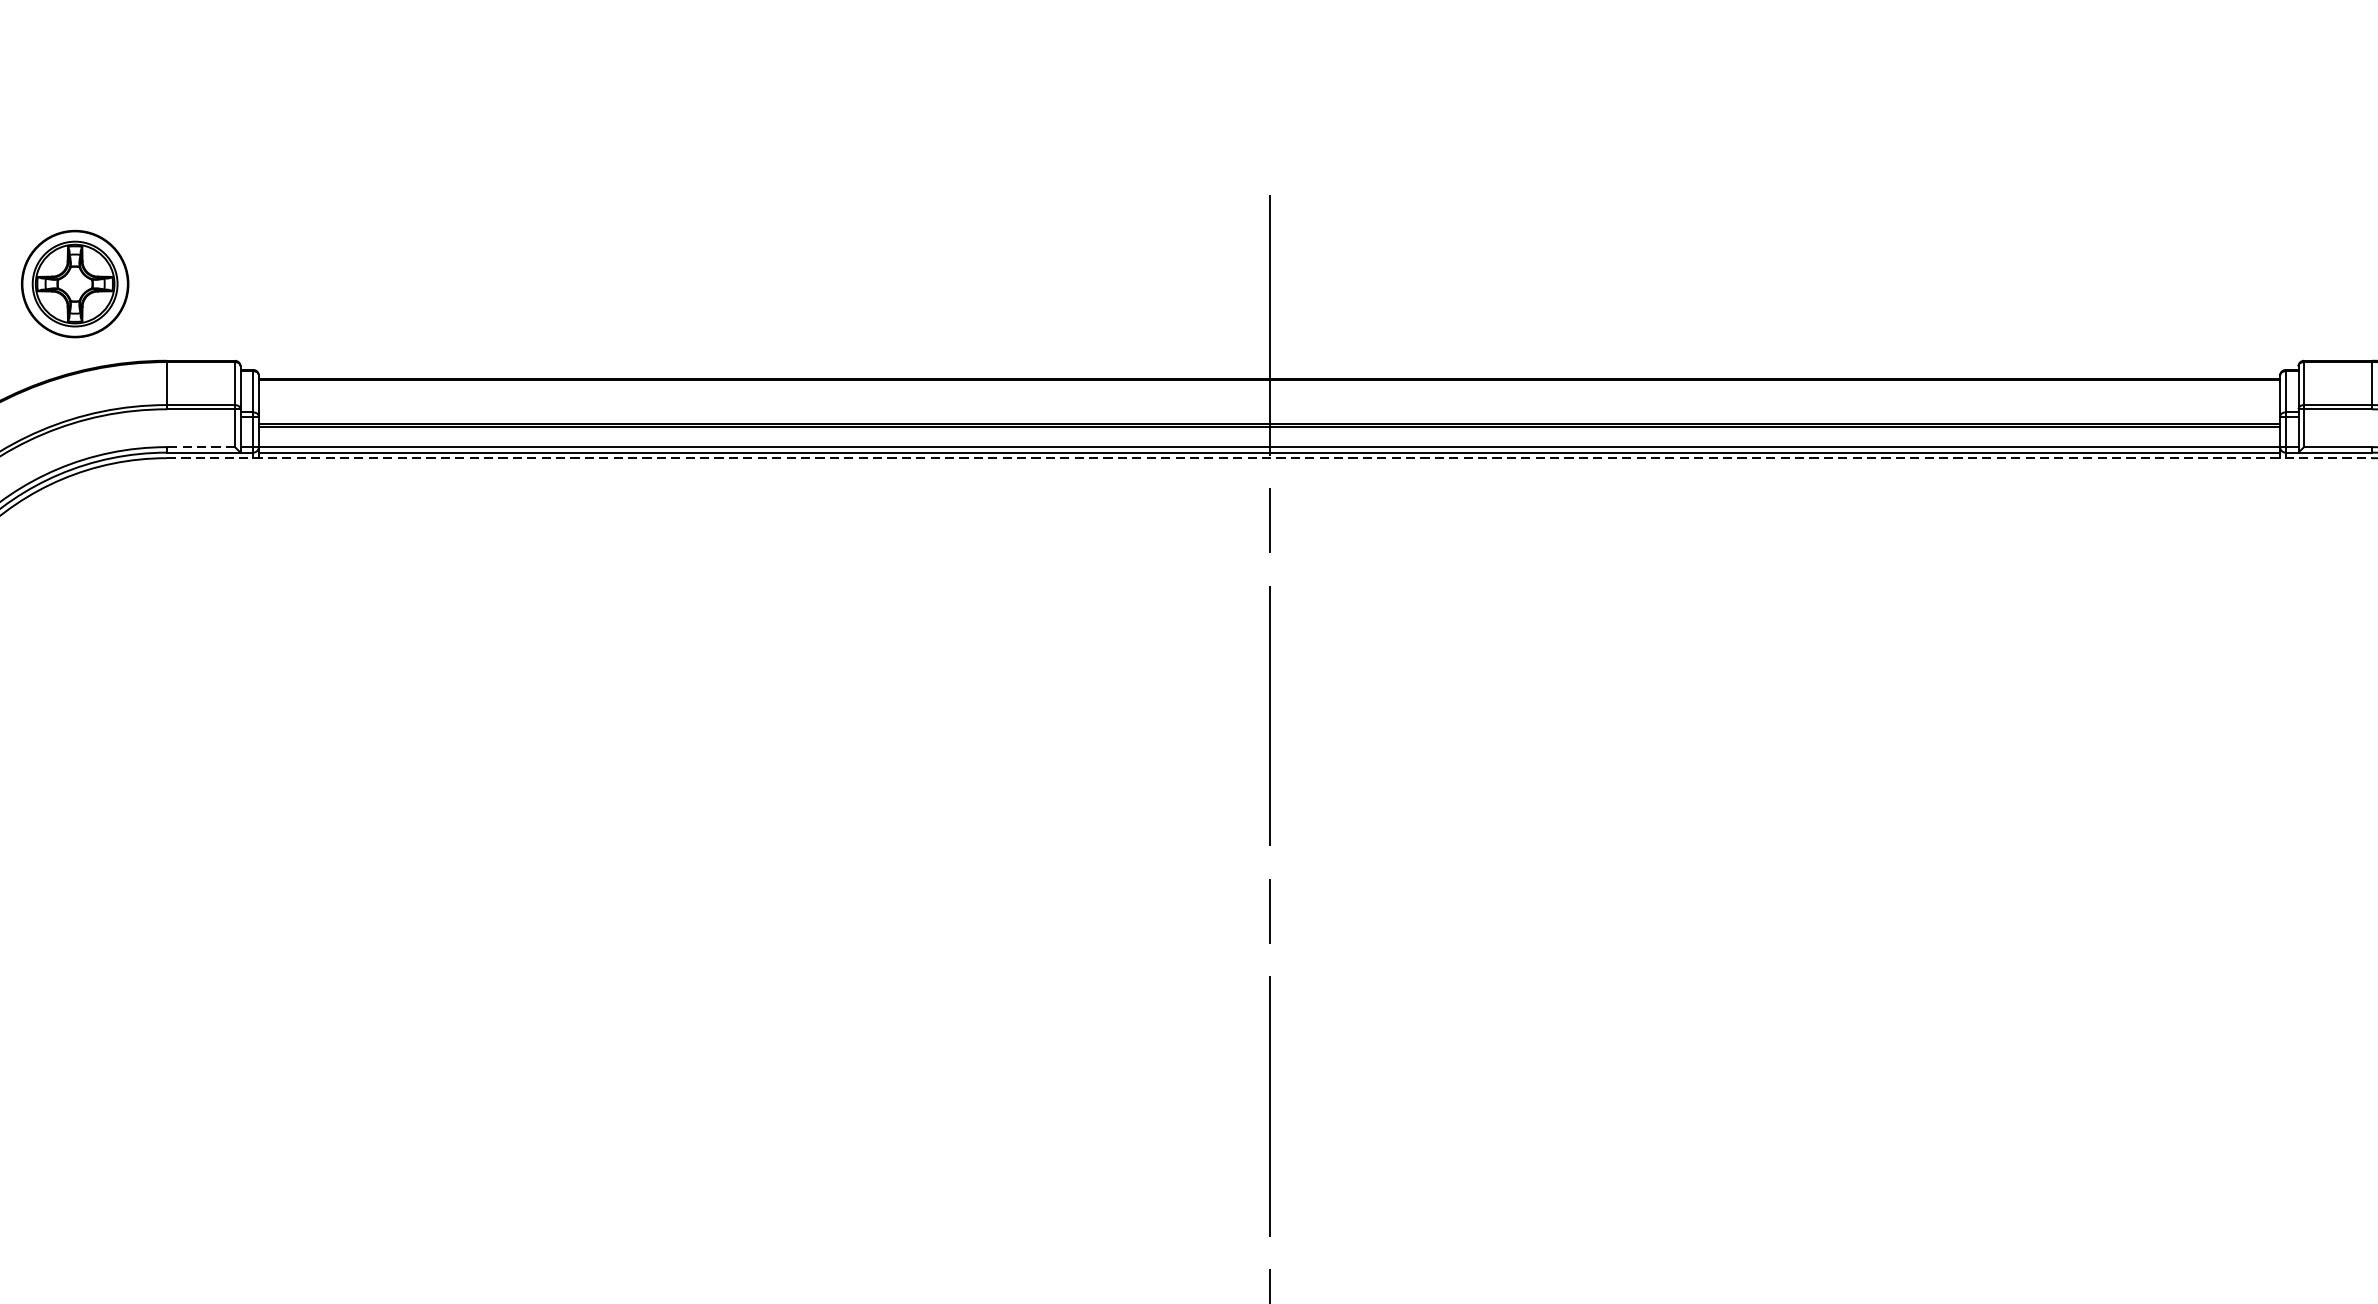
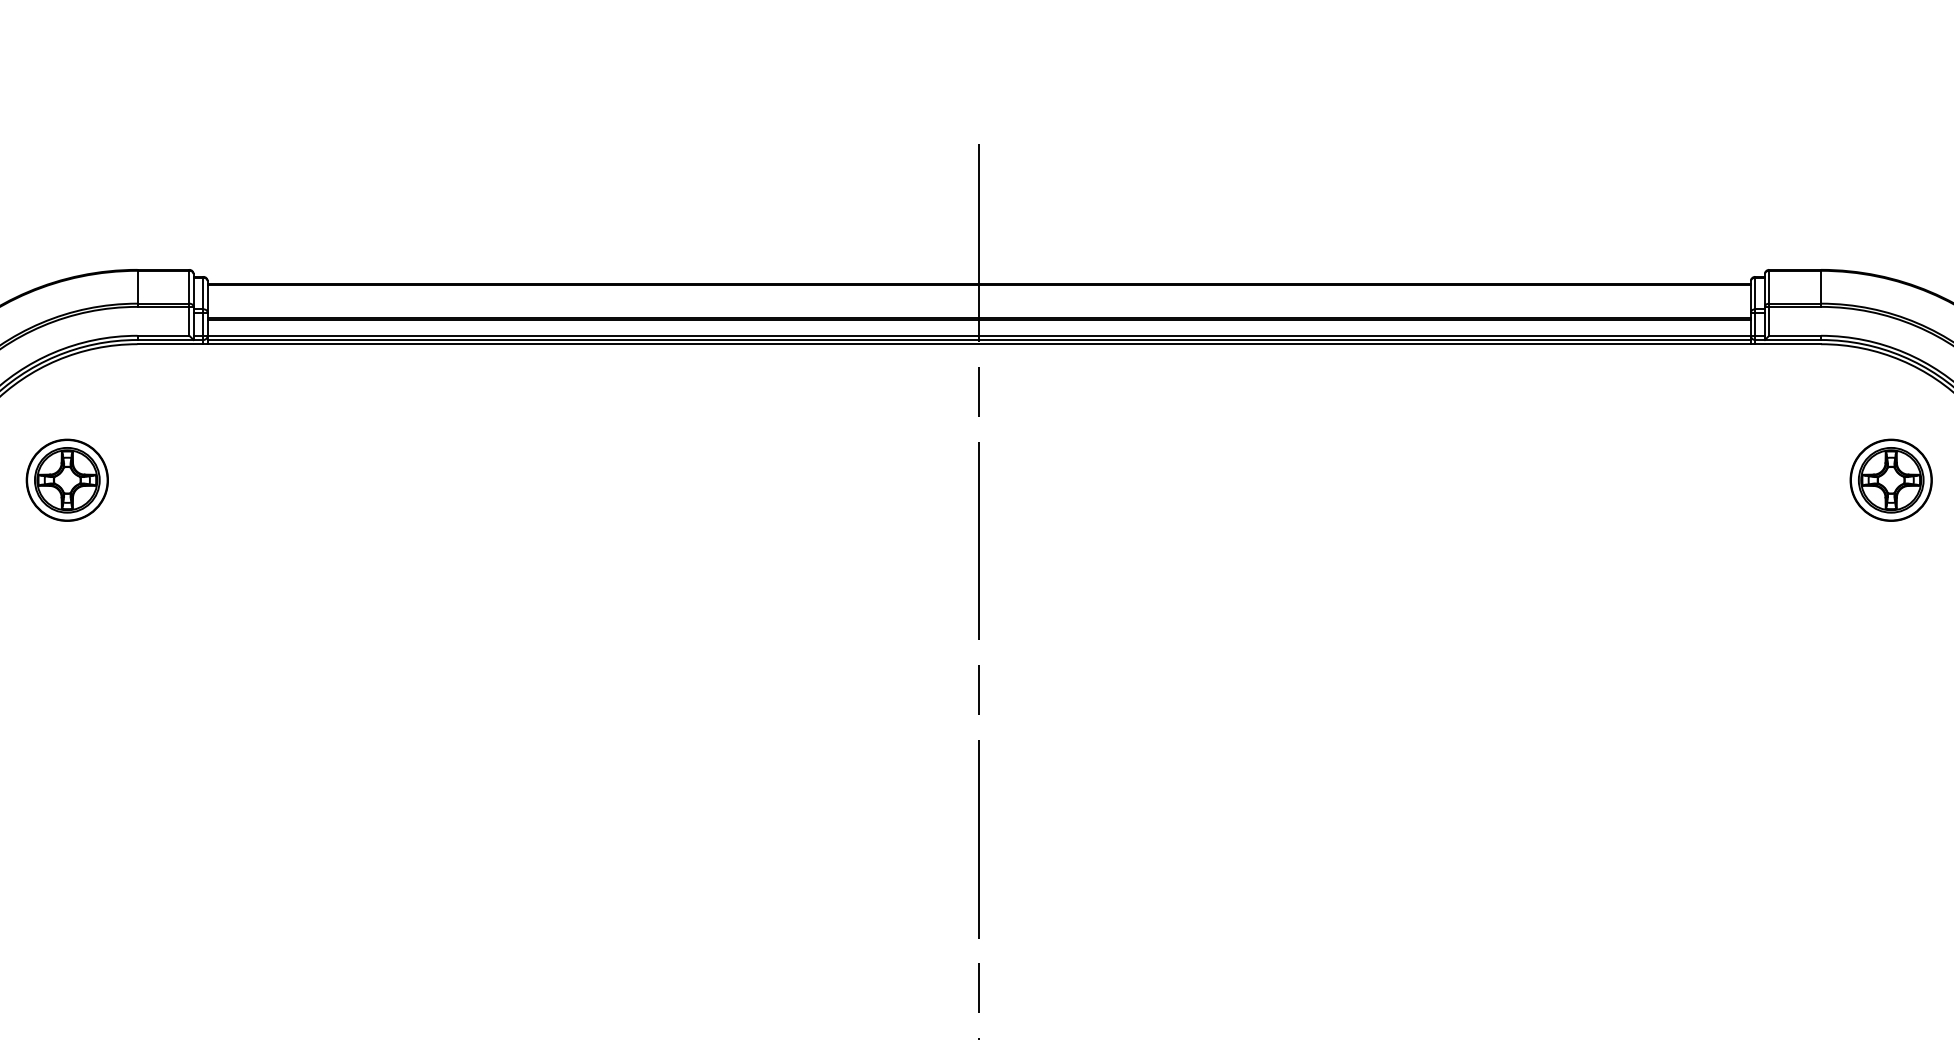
part: (74, 283) -> (66, 479), moved
line: (201, 446) -> (163, 335), dashed -> solid
line: (1269, 458) -> (979, 344), dashed -> solid

